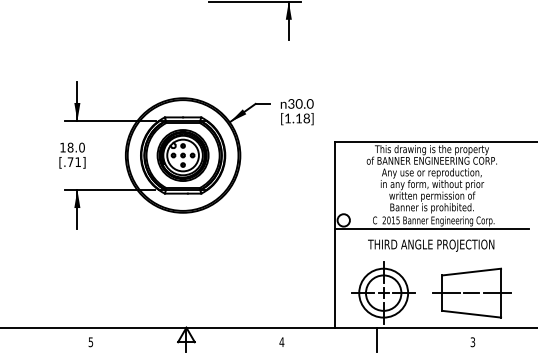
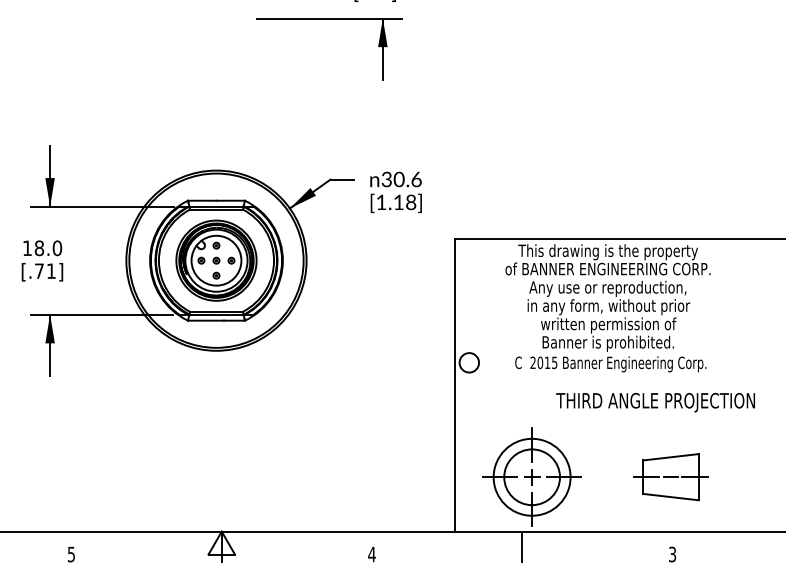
text: (309, 103) -> (415, 178), 30.0 -> 30.6
line: (431, 228) -> (607, 375), removed
text: (431, 245) -> (656, 402), moved
part: (471, 292) -> (670, 476), size x0.6

